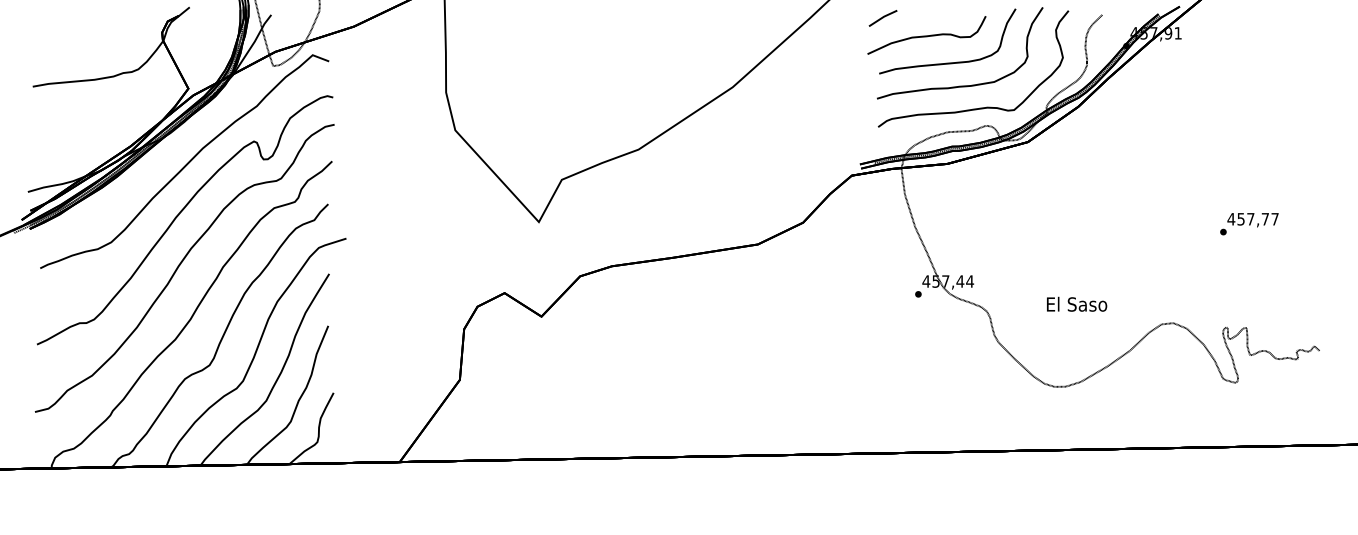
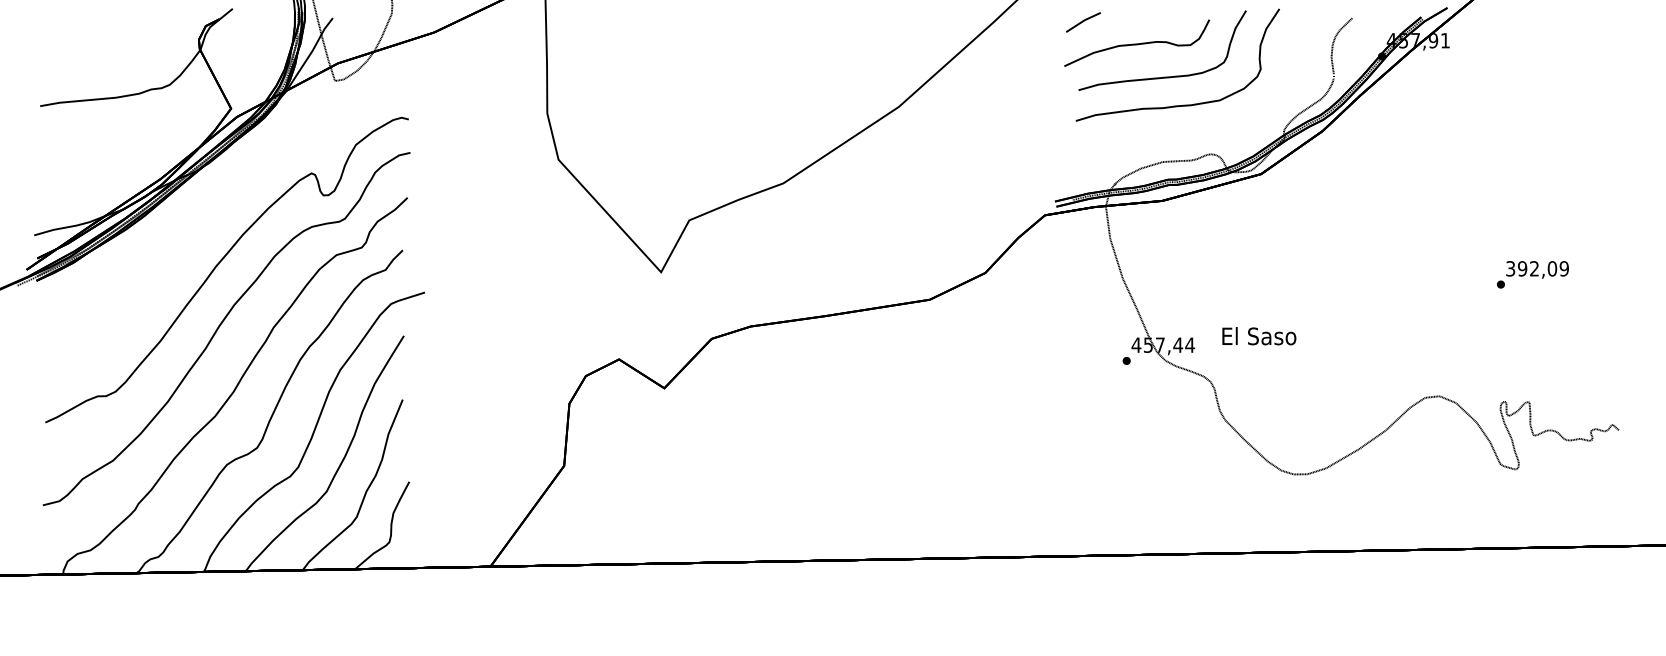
curve: (976, 108) -> (1198, 132), removed
curve: (187, 163) -> (229, 200), removed
text: (1252, 219) -> (1536, 268), 457,77 -> 392,09
text: (1077, 304) -> (1259, 336), moved

